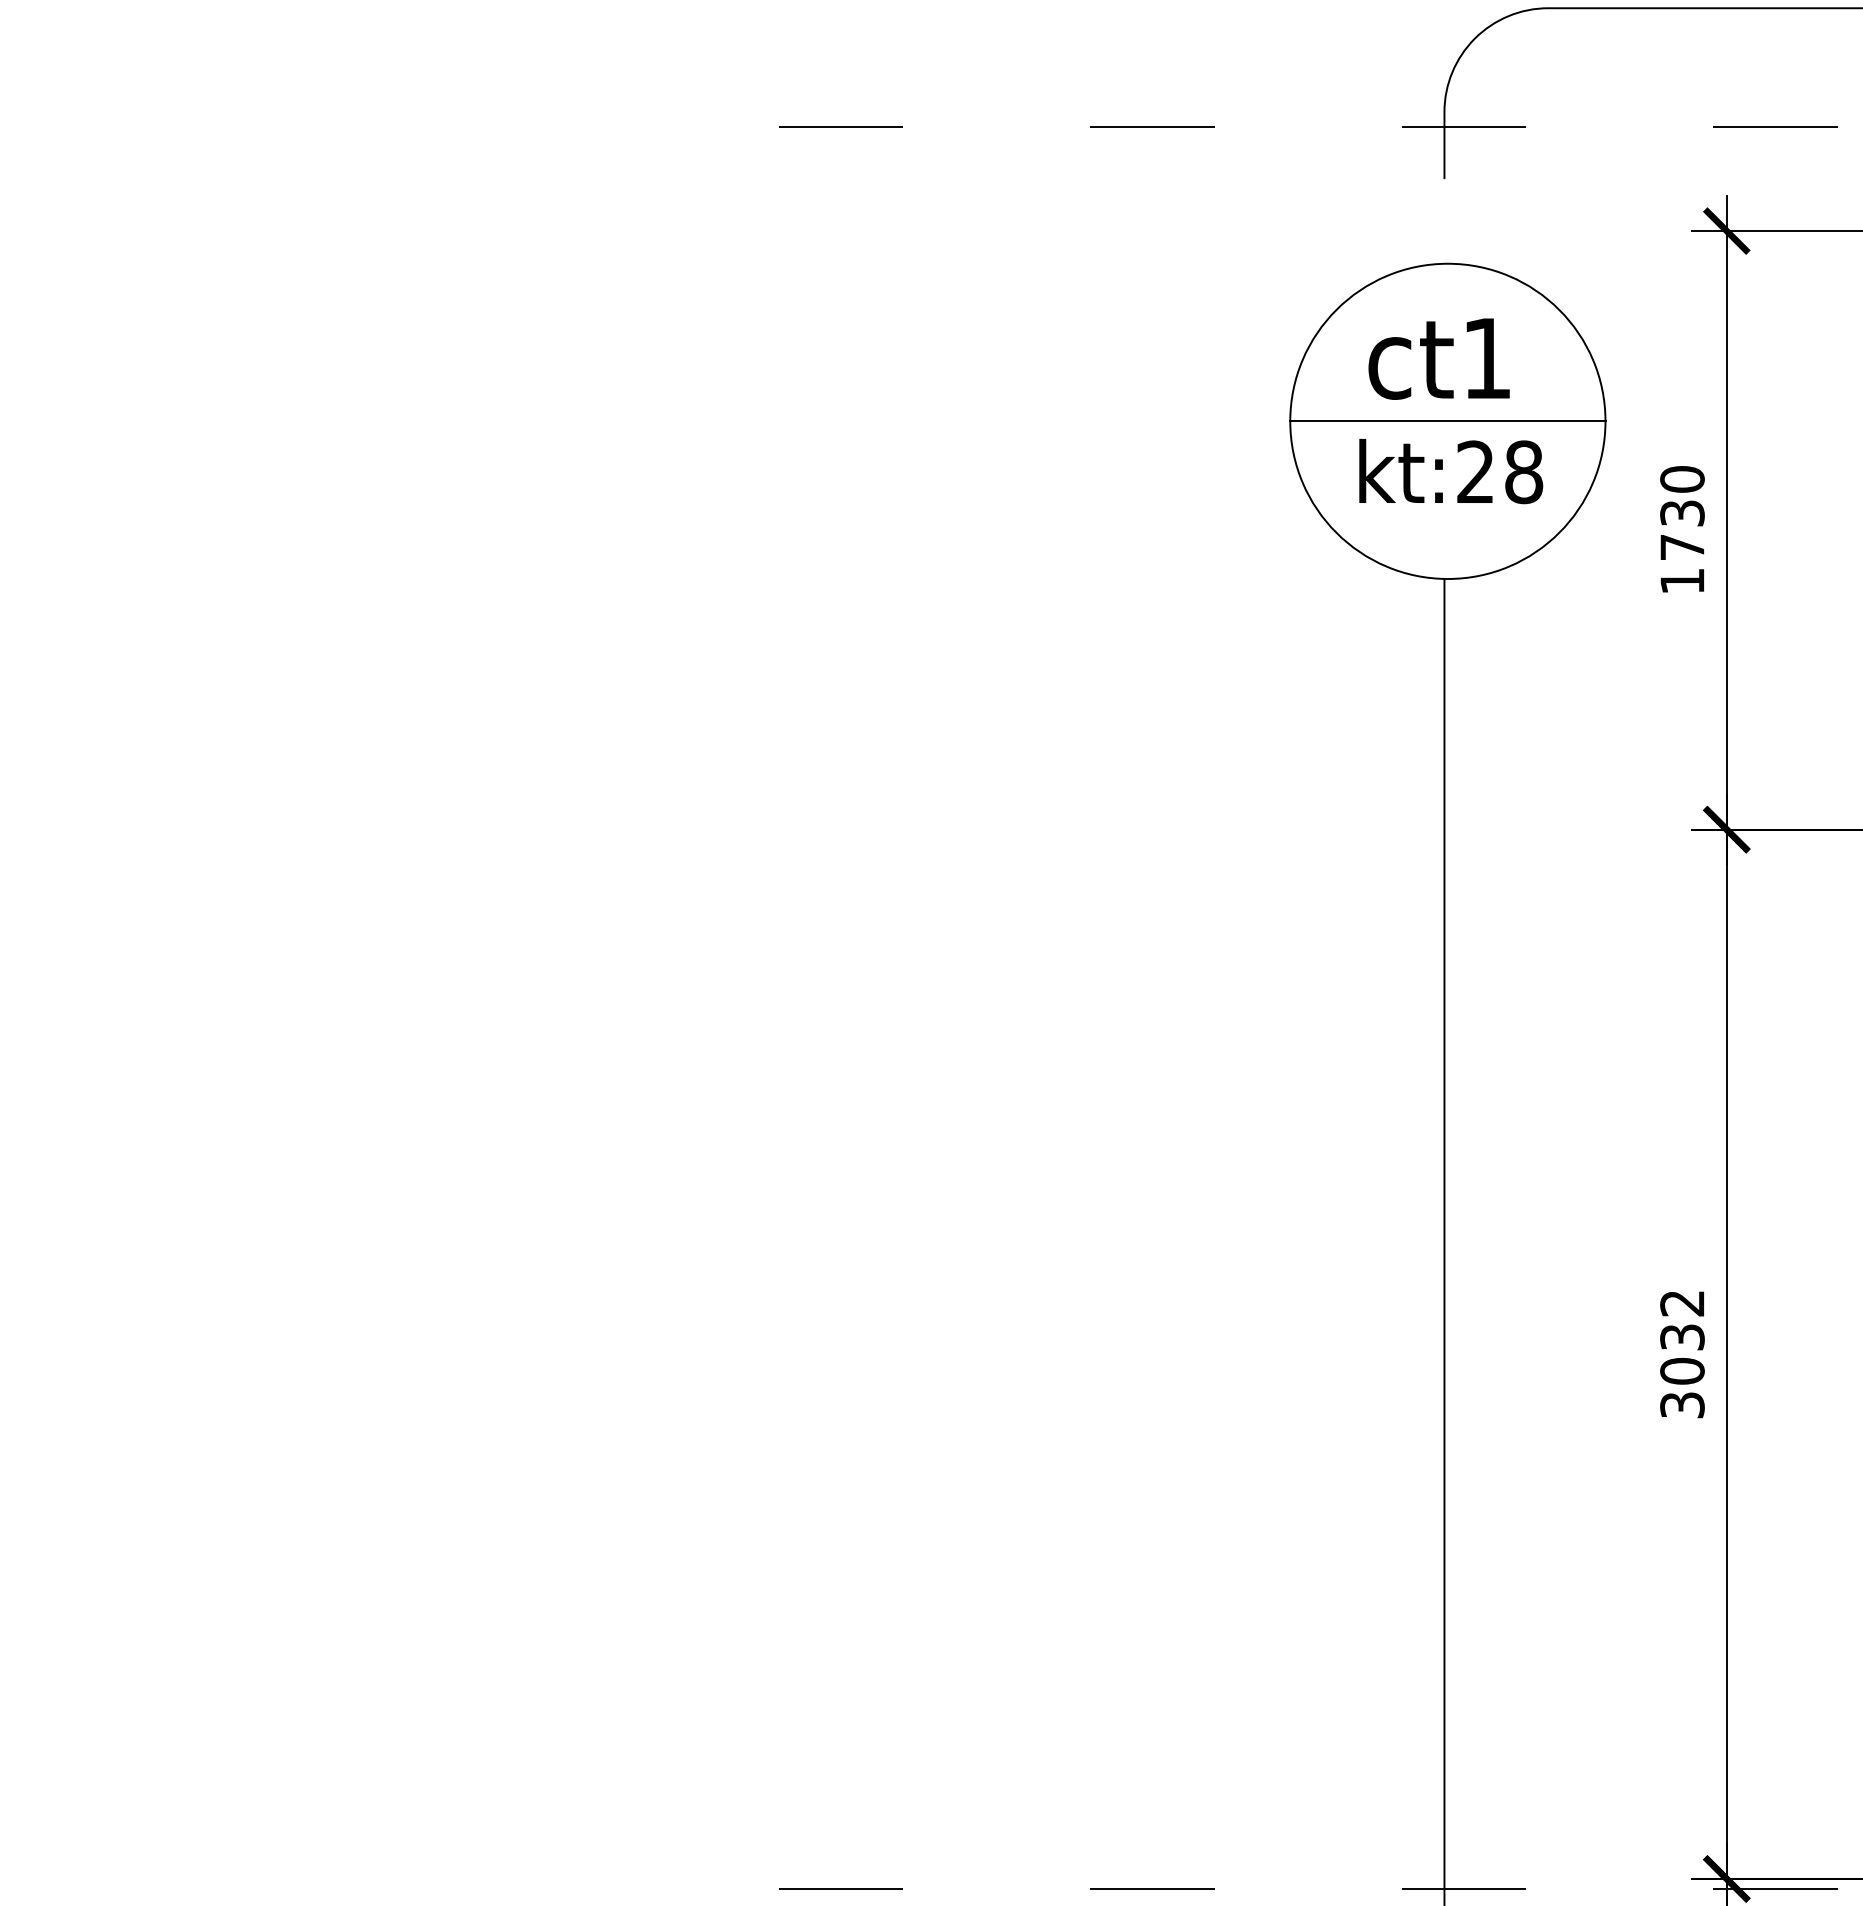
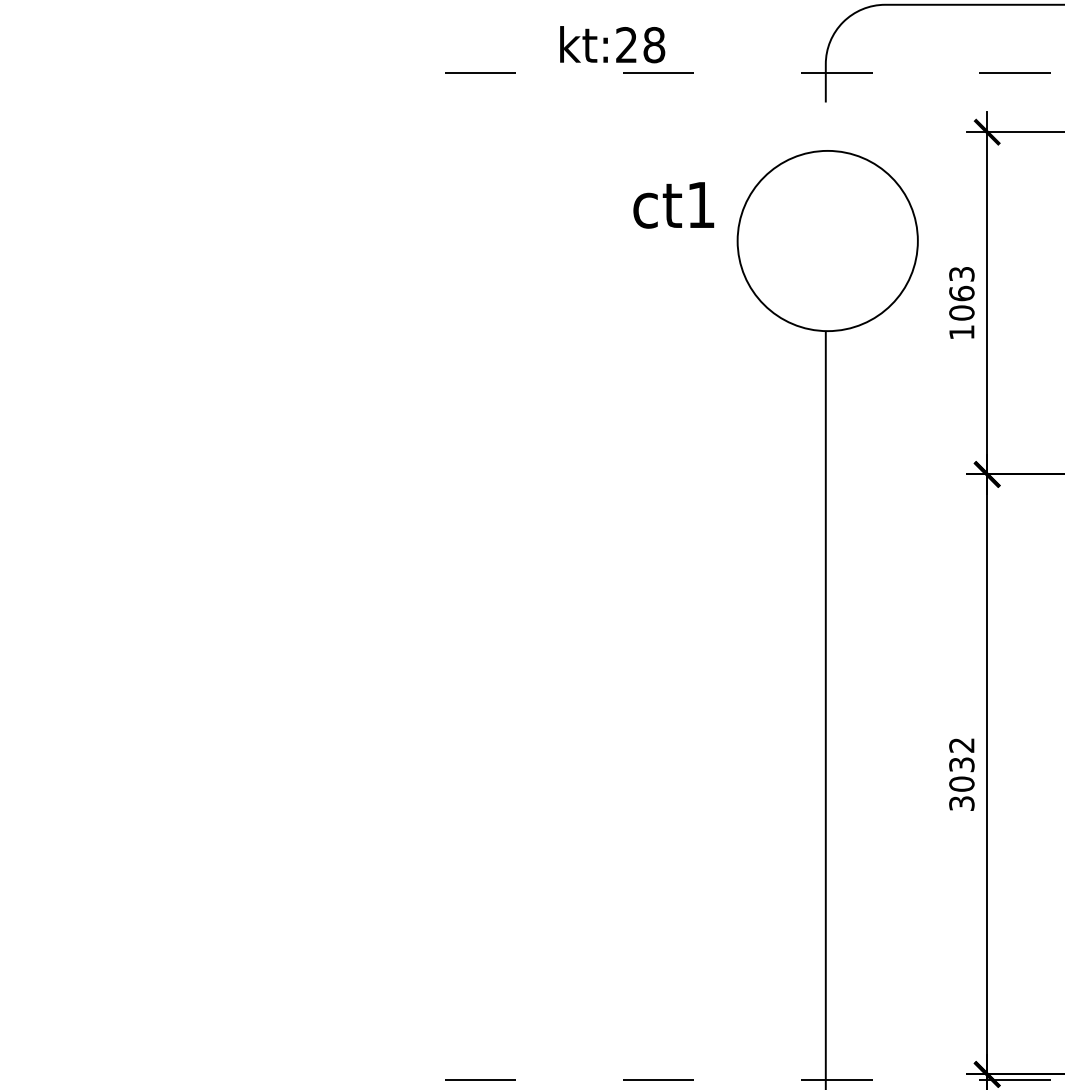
text: (1438, 359) -> (673, 205), moved
line: (1447, 422) -> (827, 241), removed
text: (1450, 471) -> (612, 44), moved
text: (1681, 513) -> (961, 293), 1730 -> 1063

